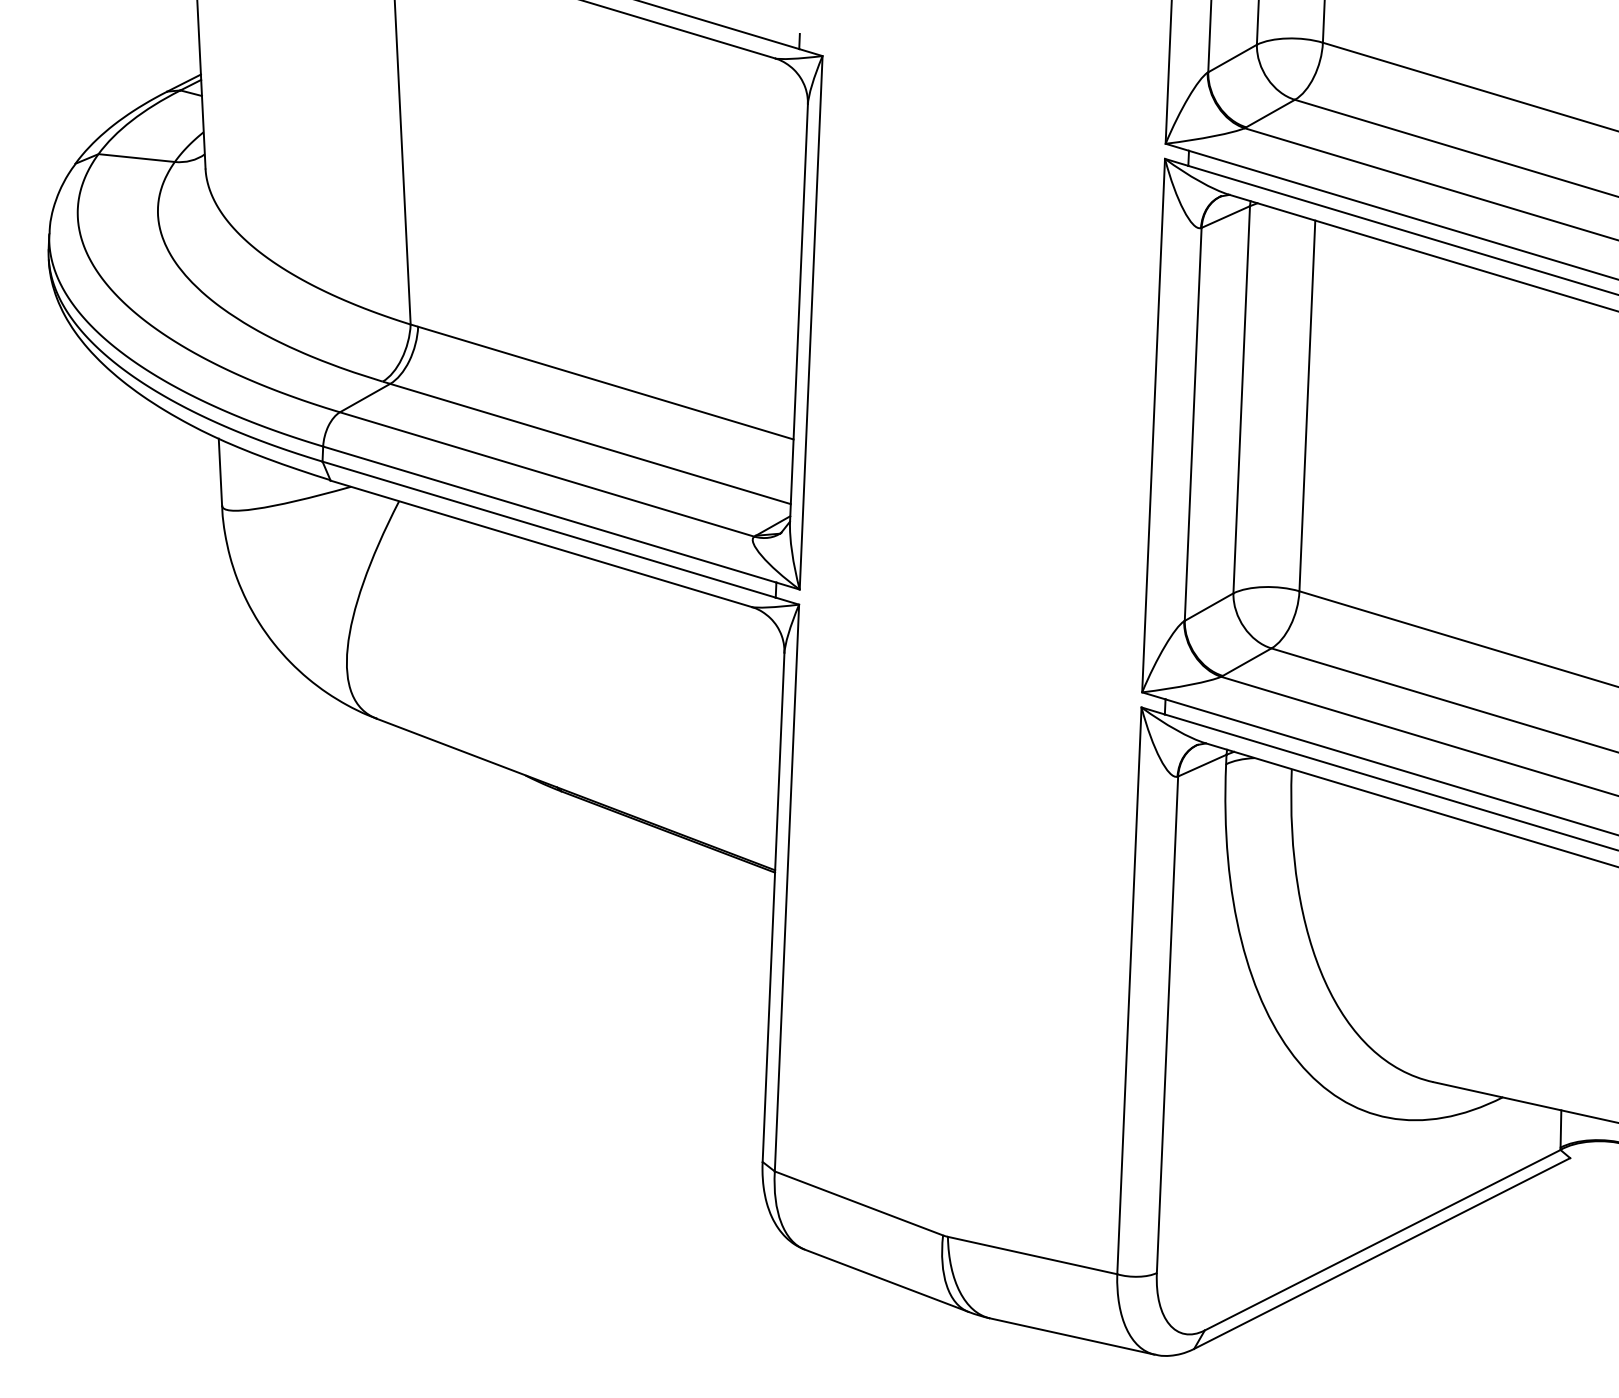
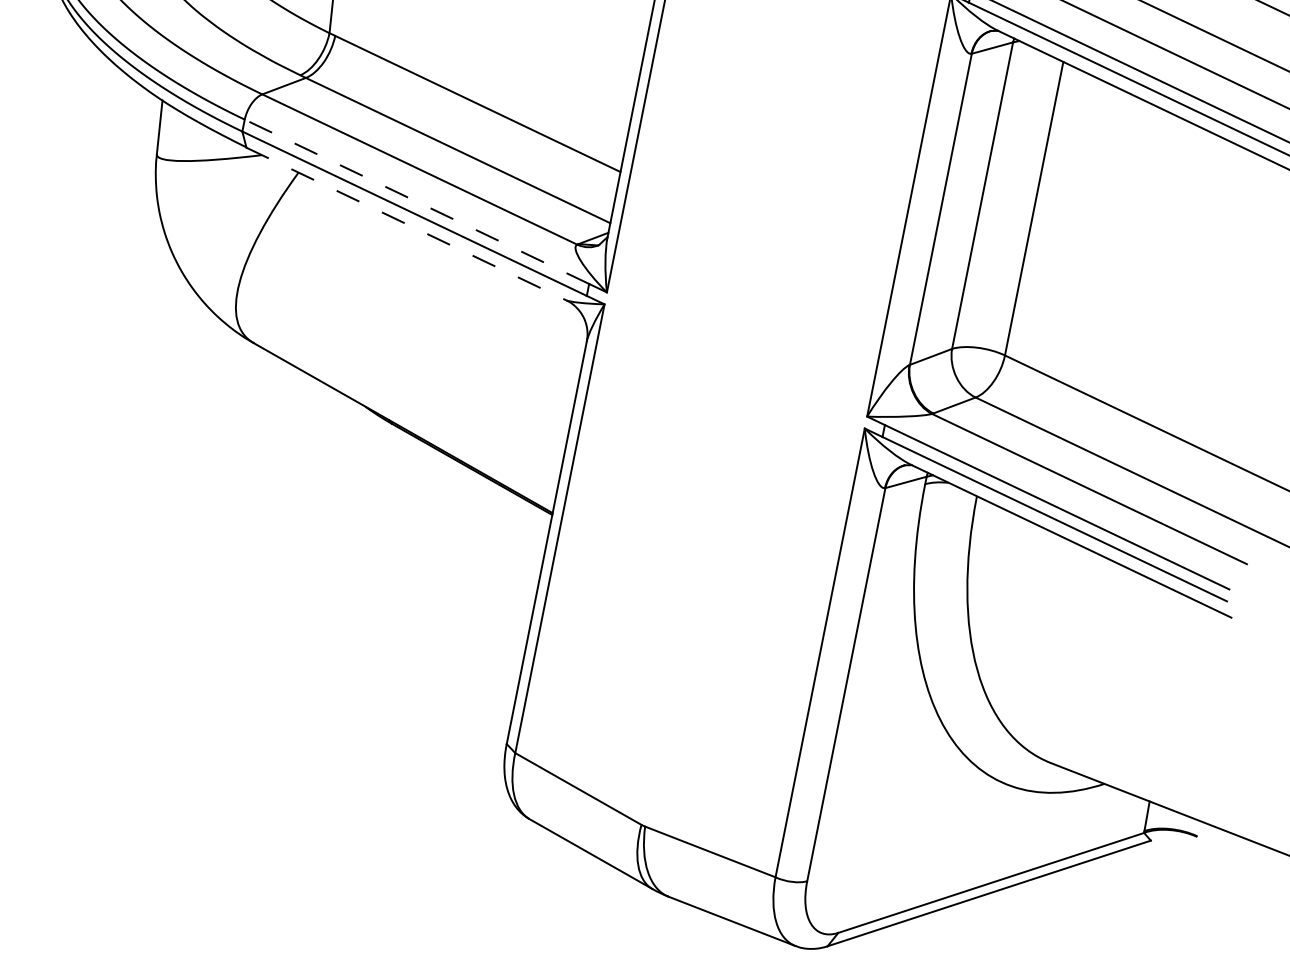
line: (549, 514) -> (416, 201), solid -> dashed
line: (540, 543) -> (406, 223), solid -> dashed

